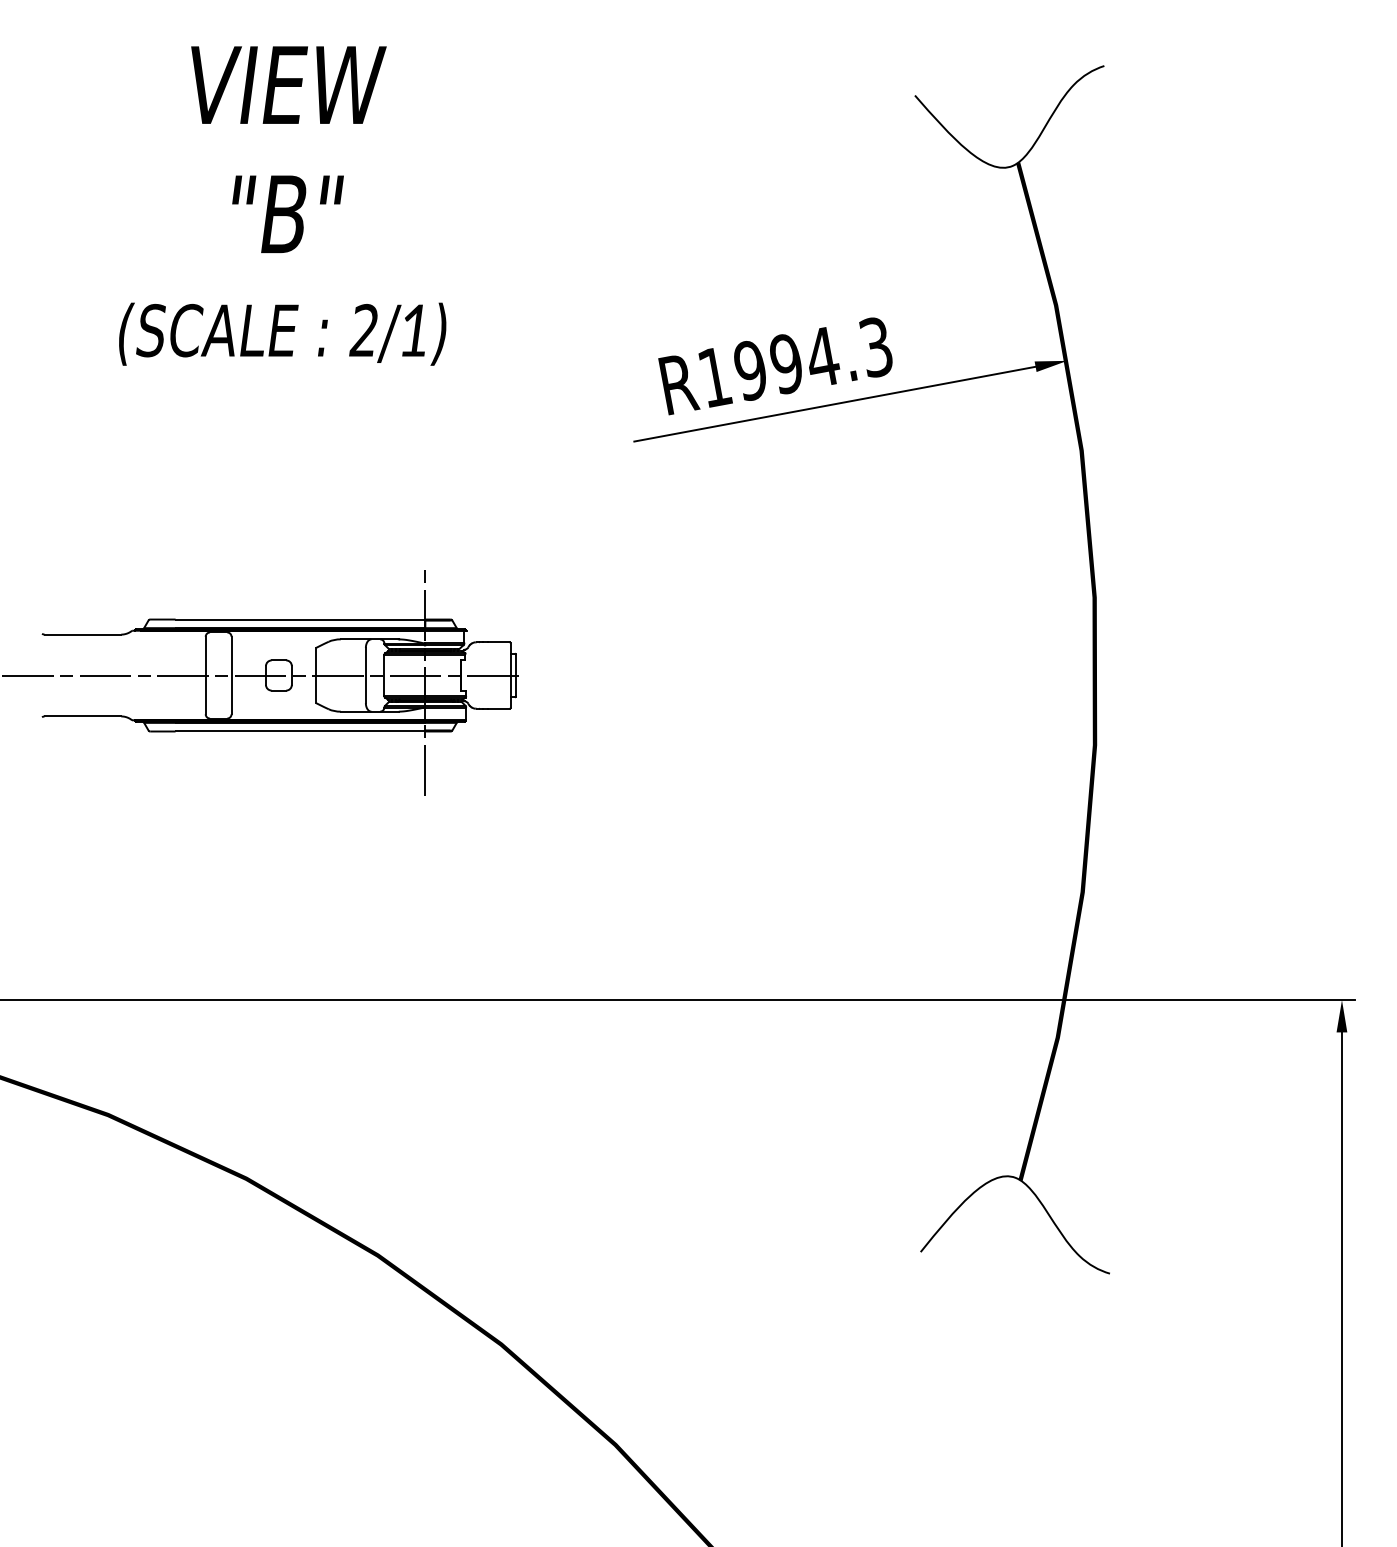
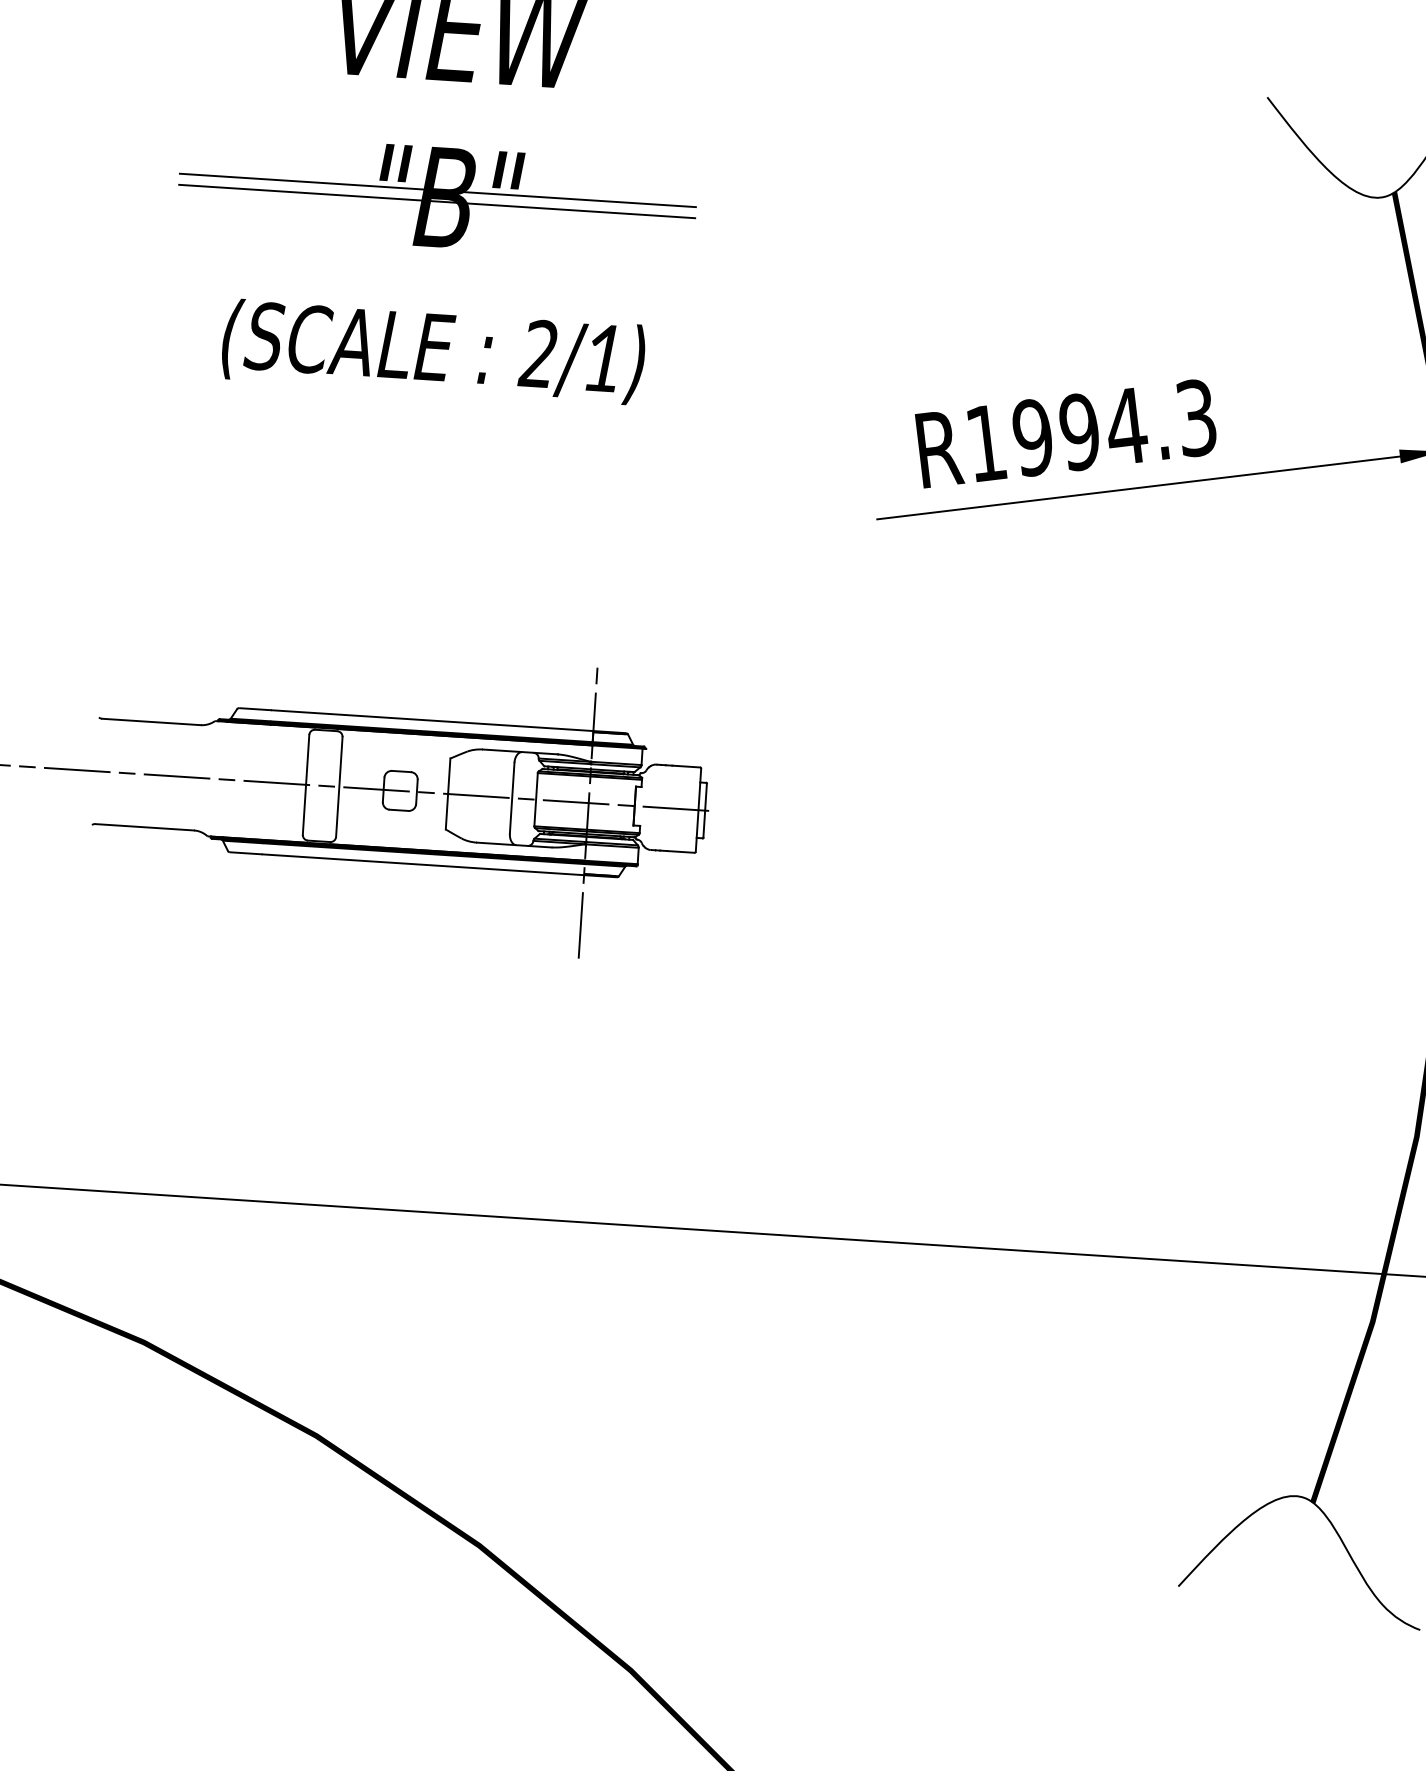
line: (277, 209) -> (437, 190), added
line: (277, 217) -> (436, 201), added

